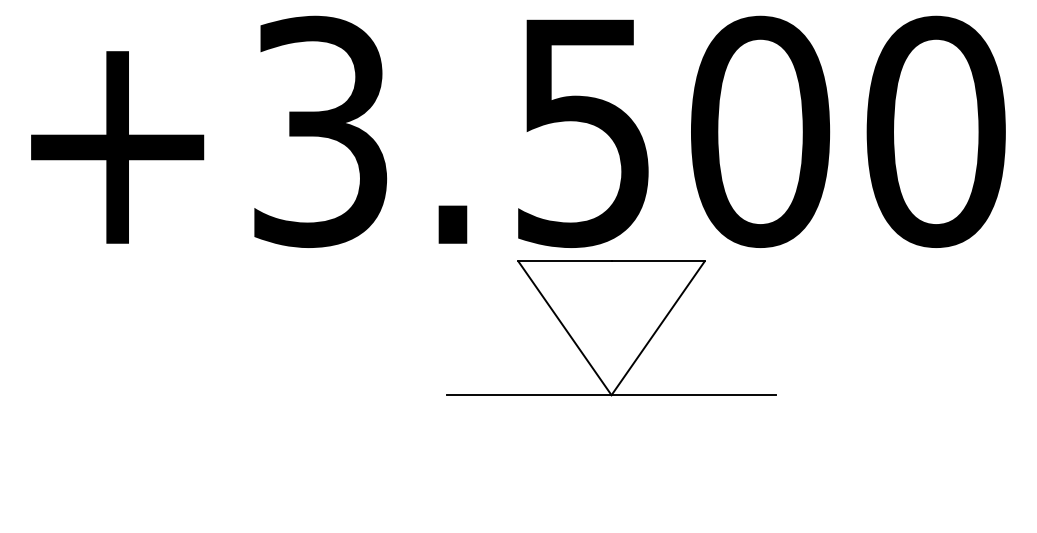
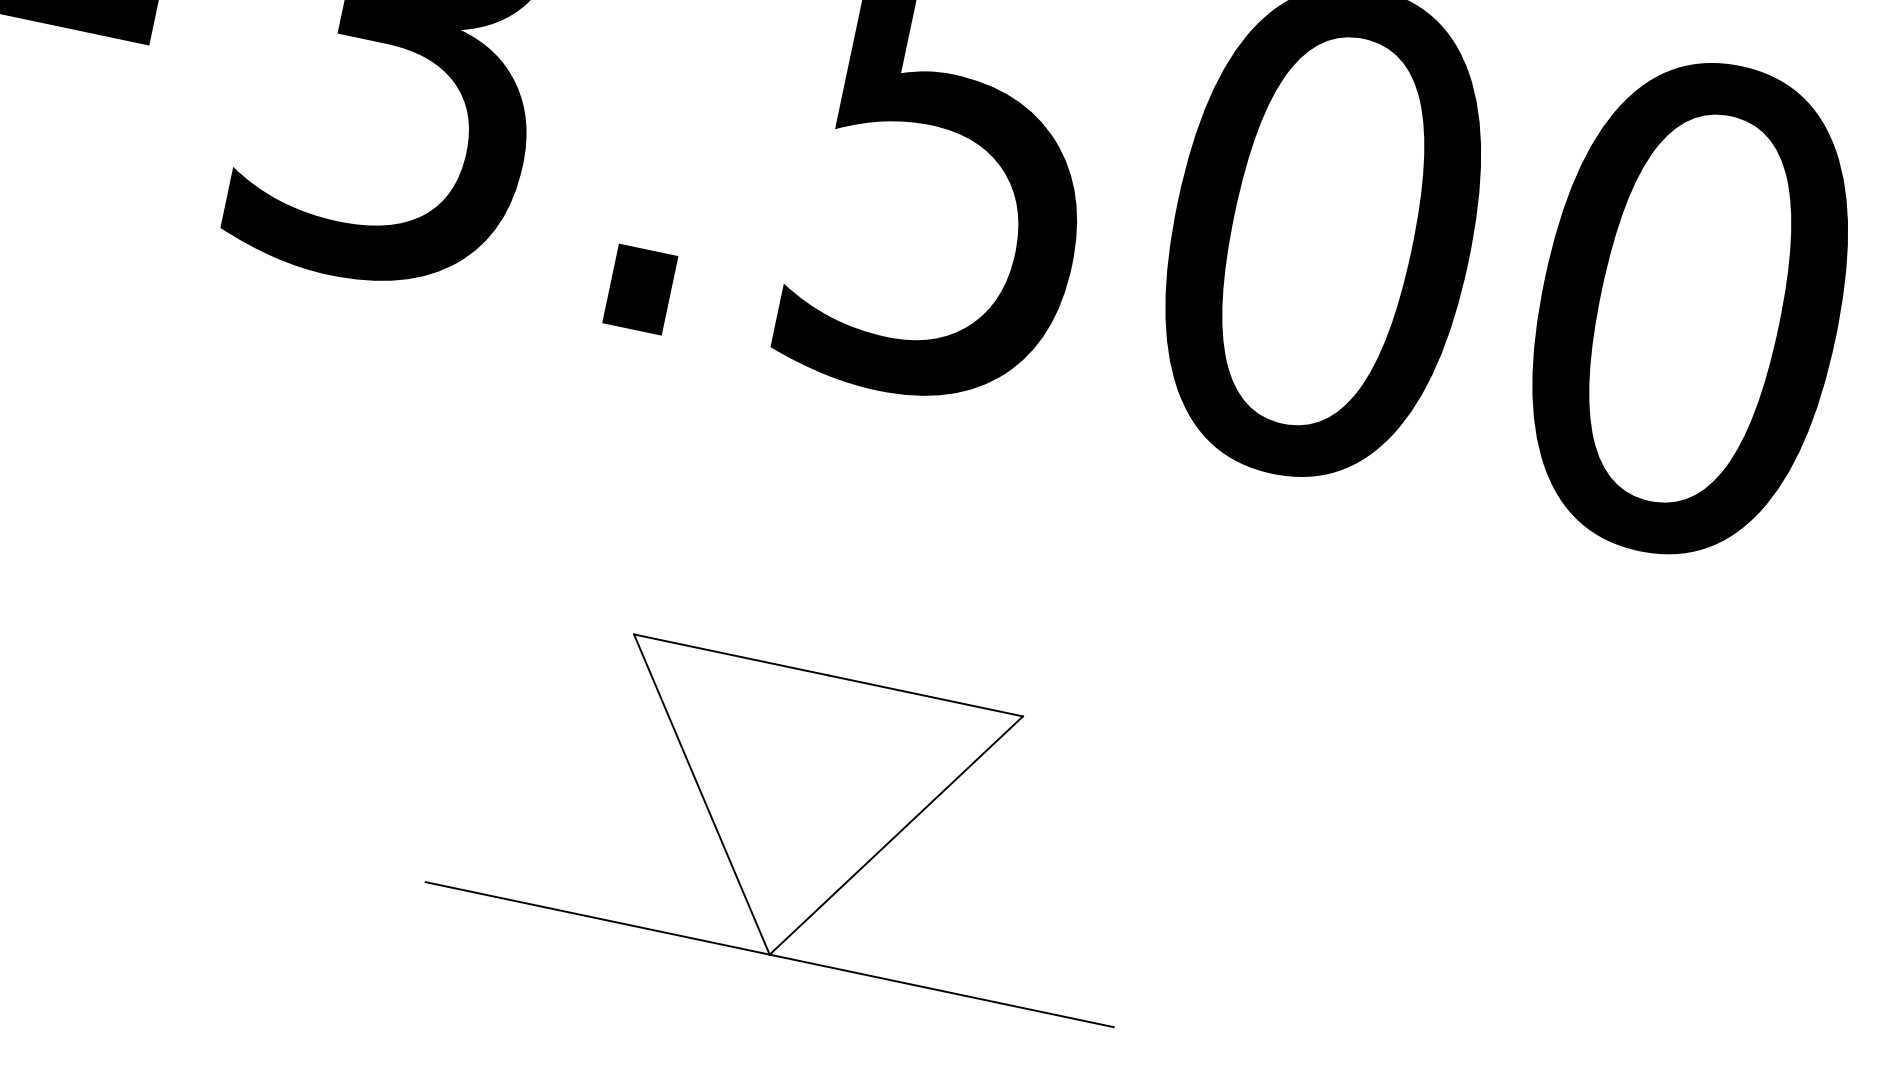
part: (611, 328) -> (798, 815), moved

